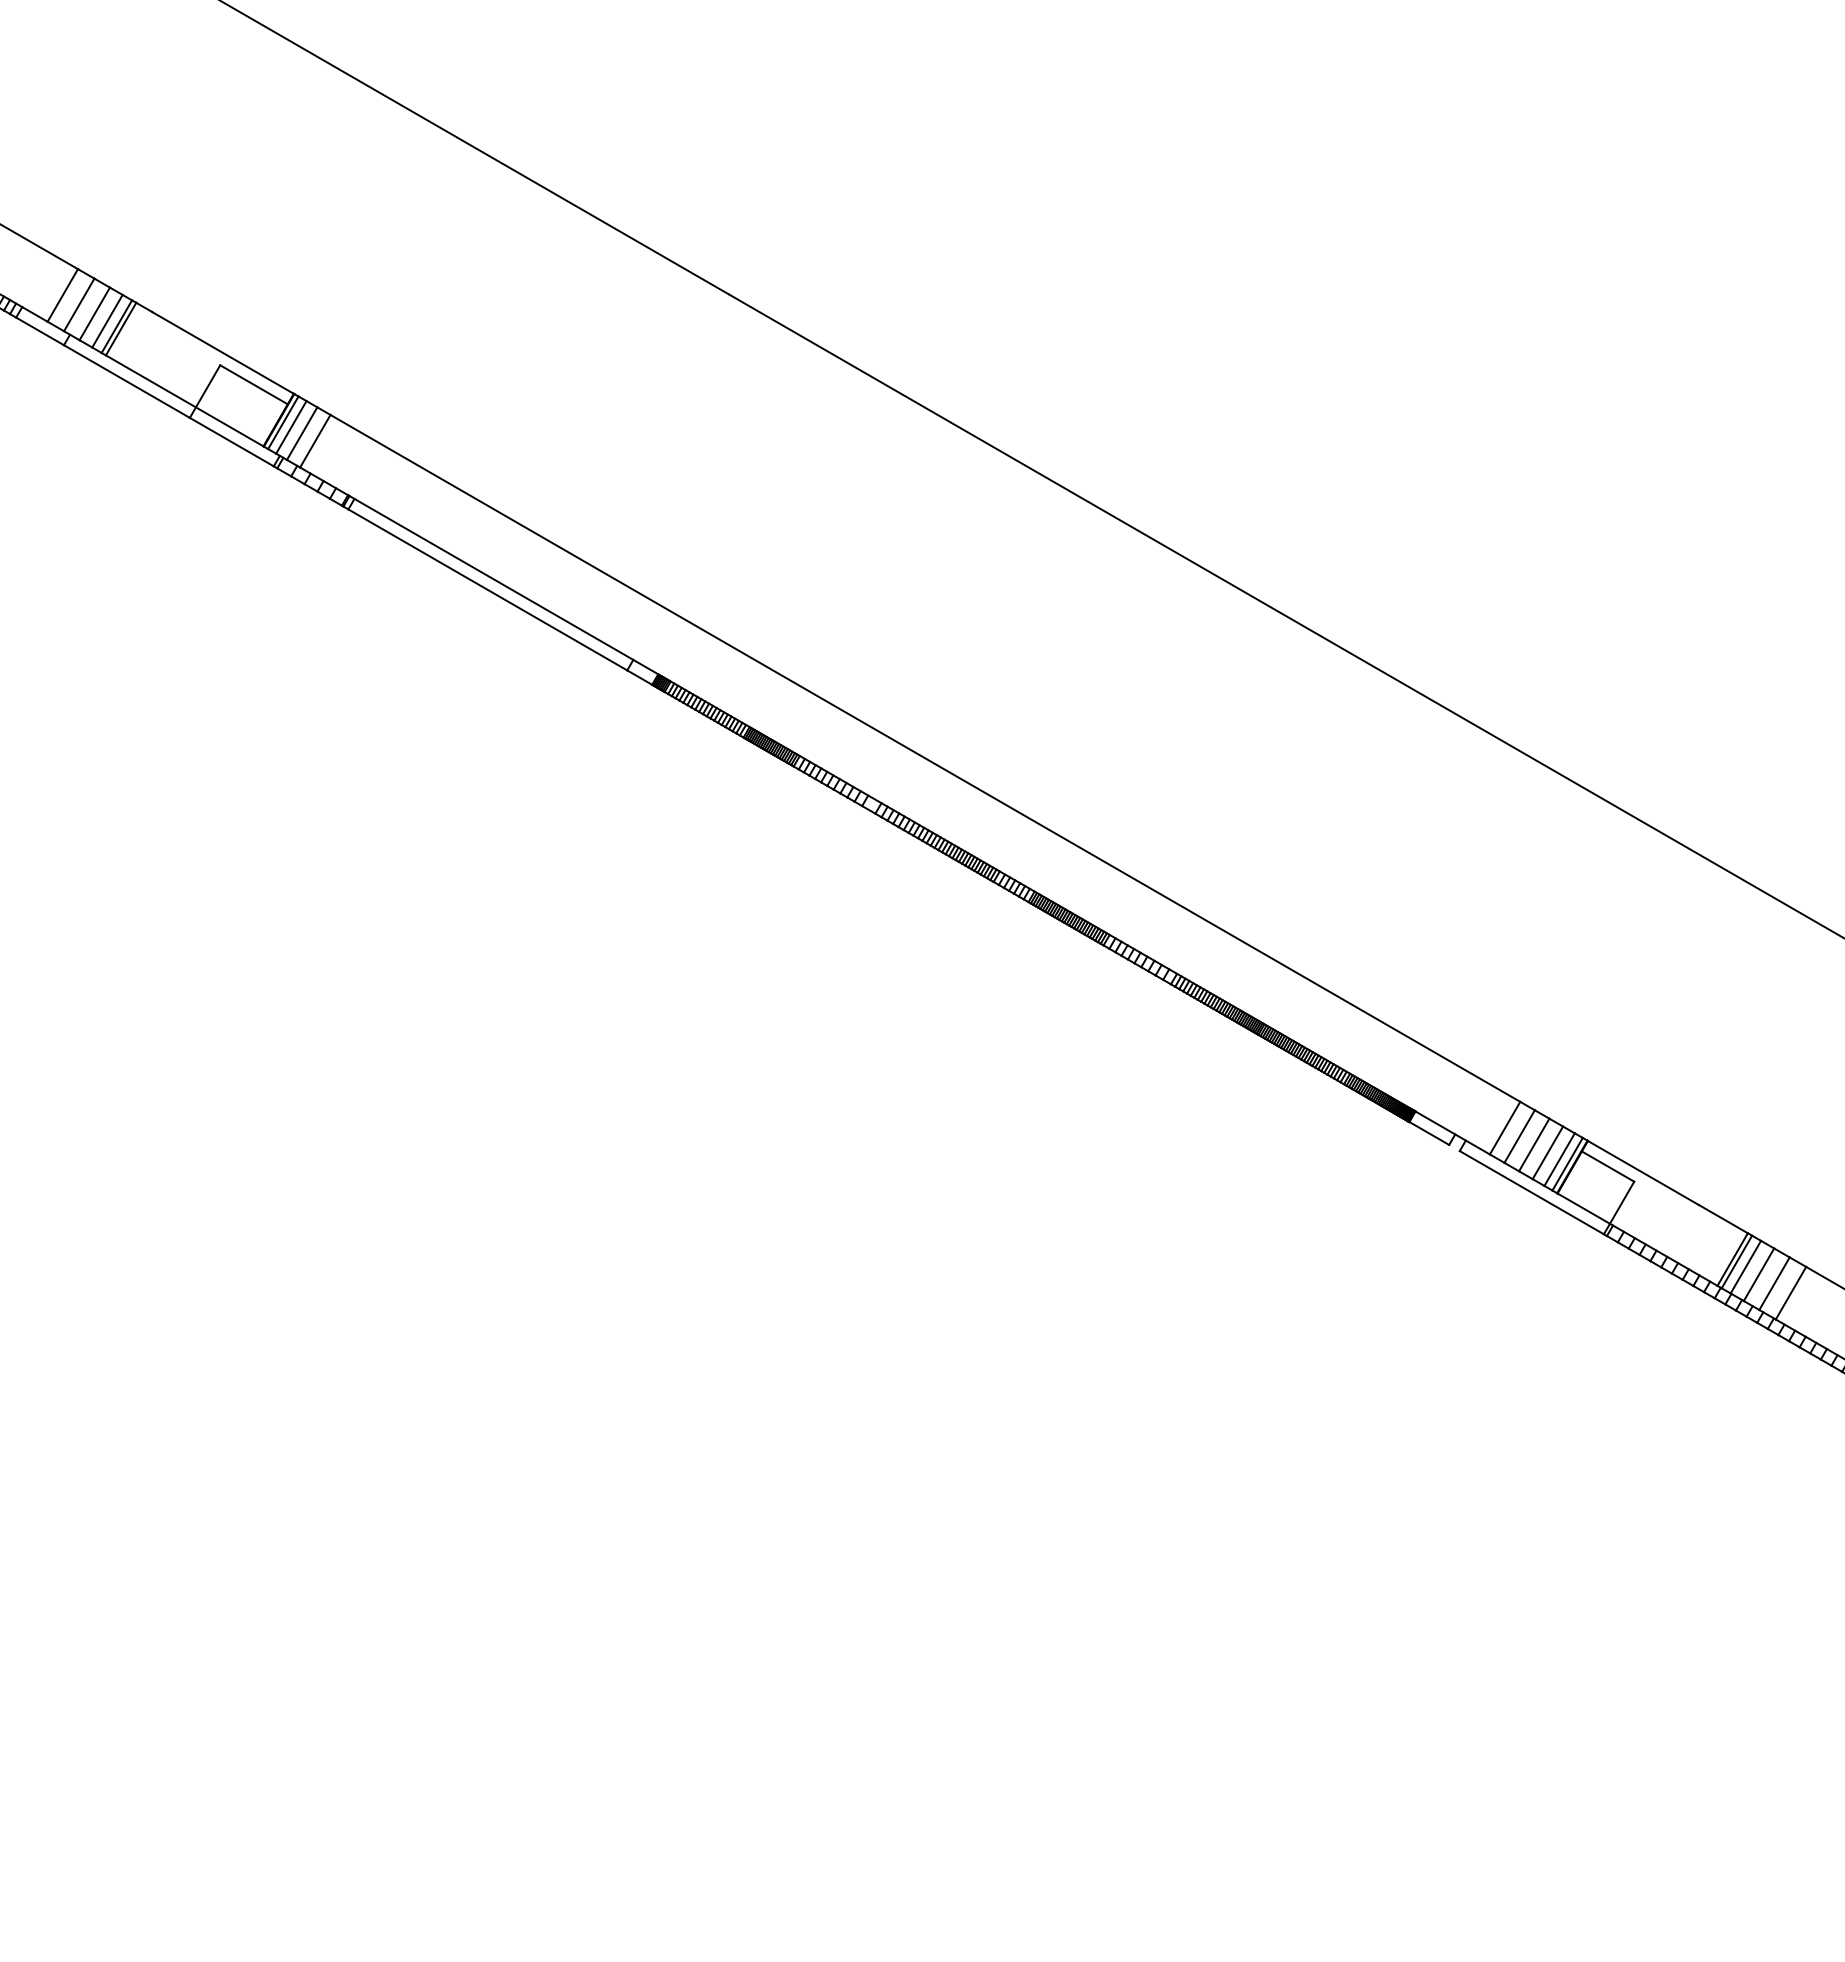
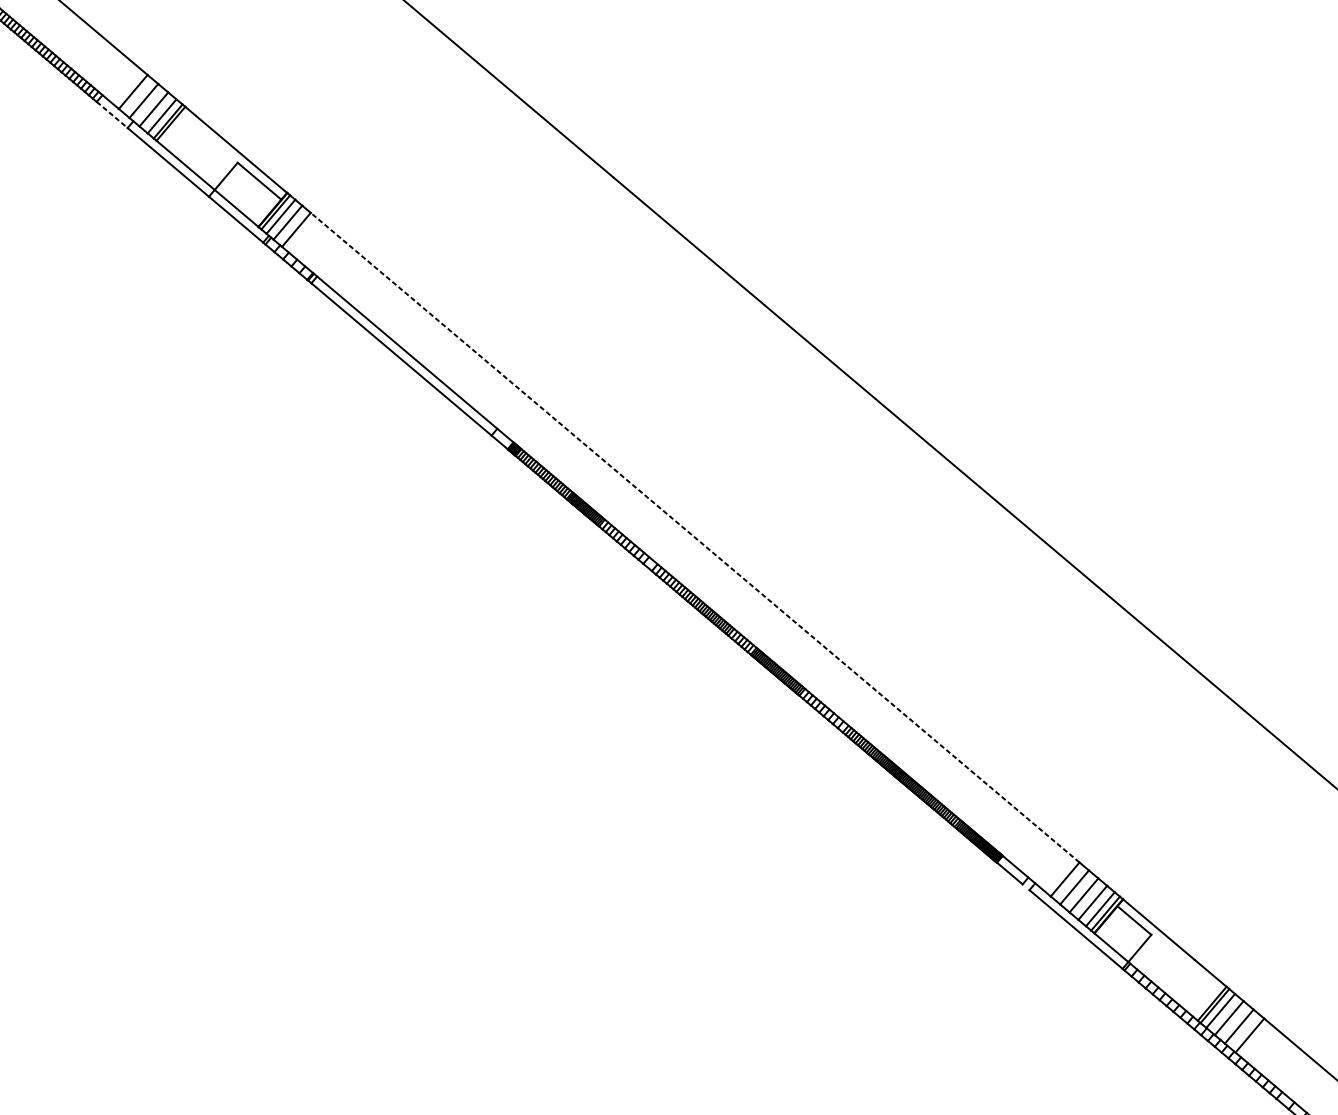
line: (40, 331) -> (112, 115), solid -> dashed
line: (925, 758) -> (695, 537), solid -> dashed

